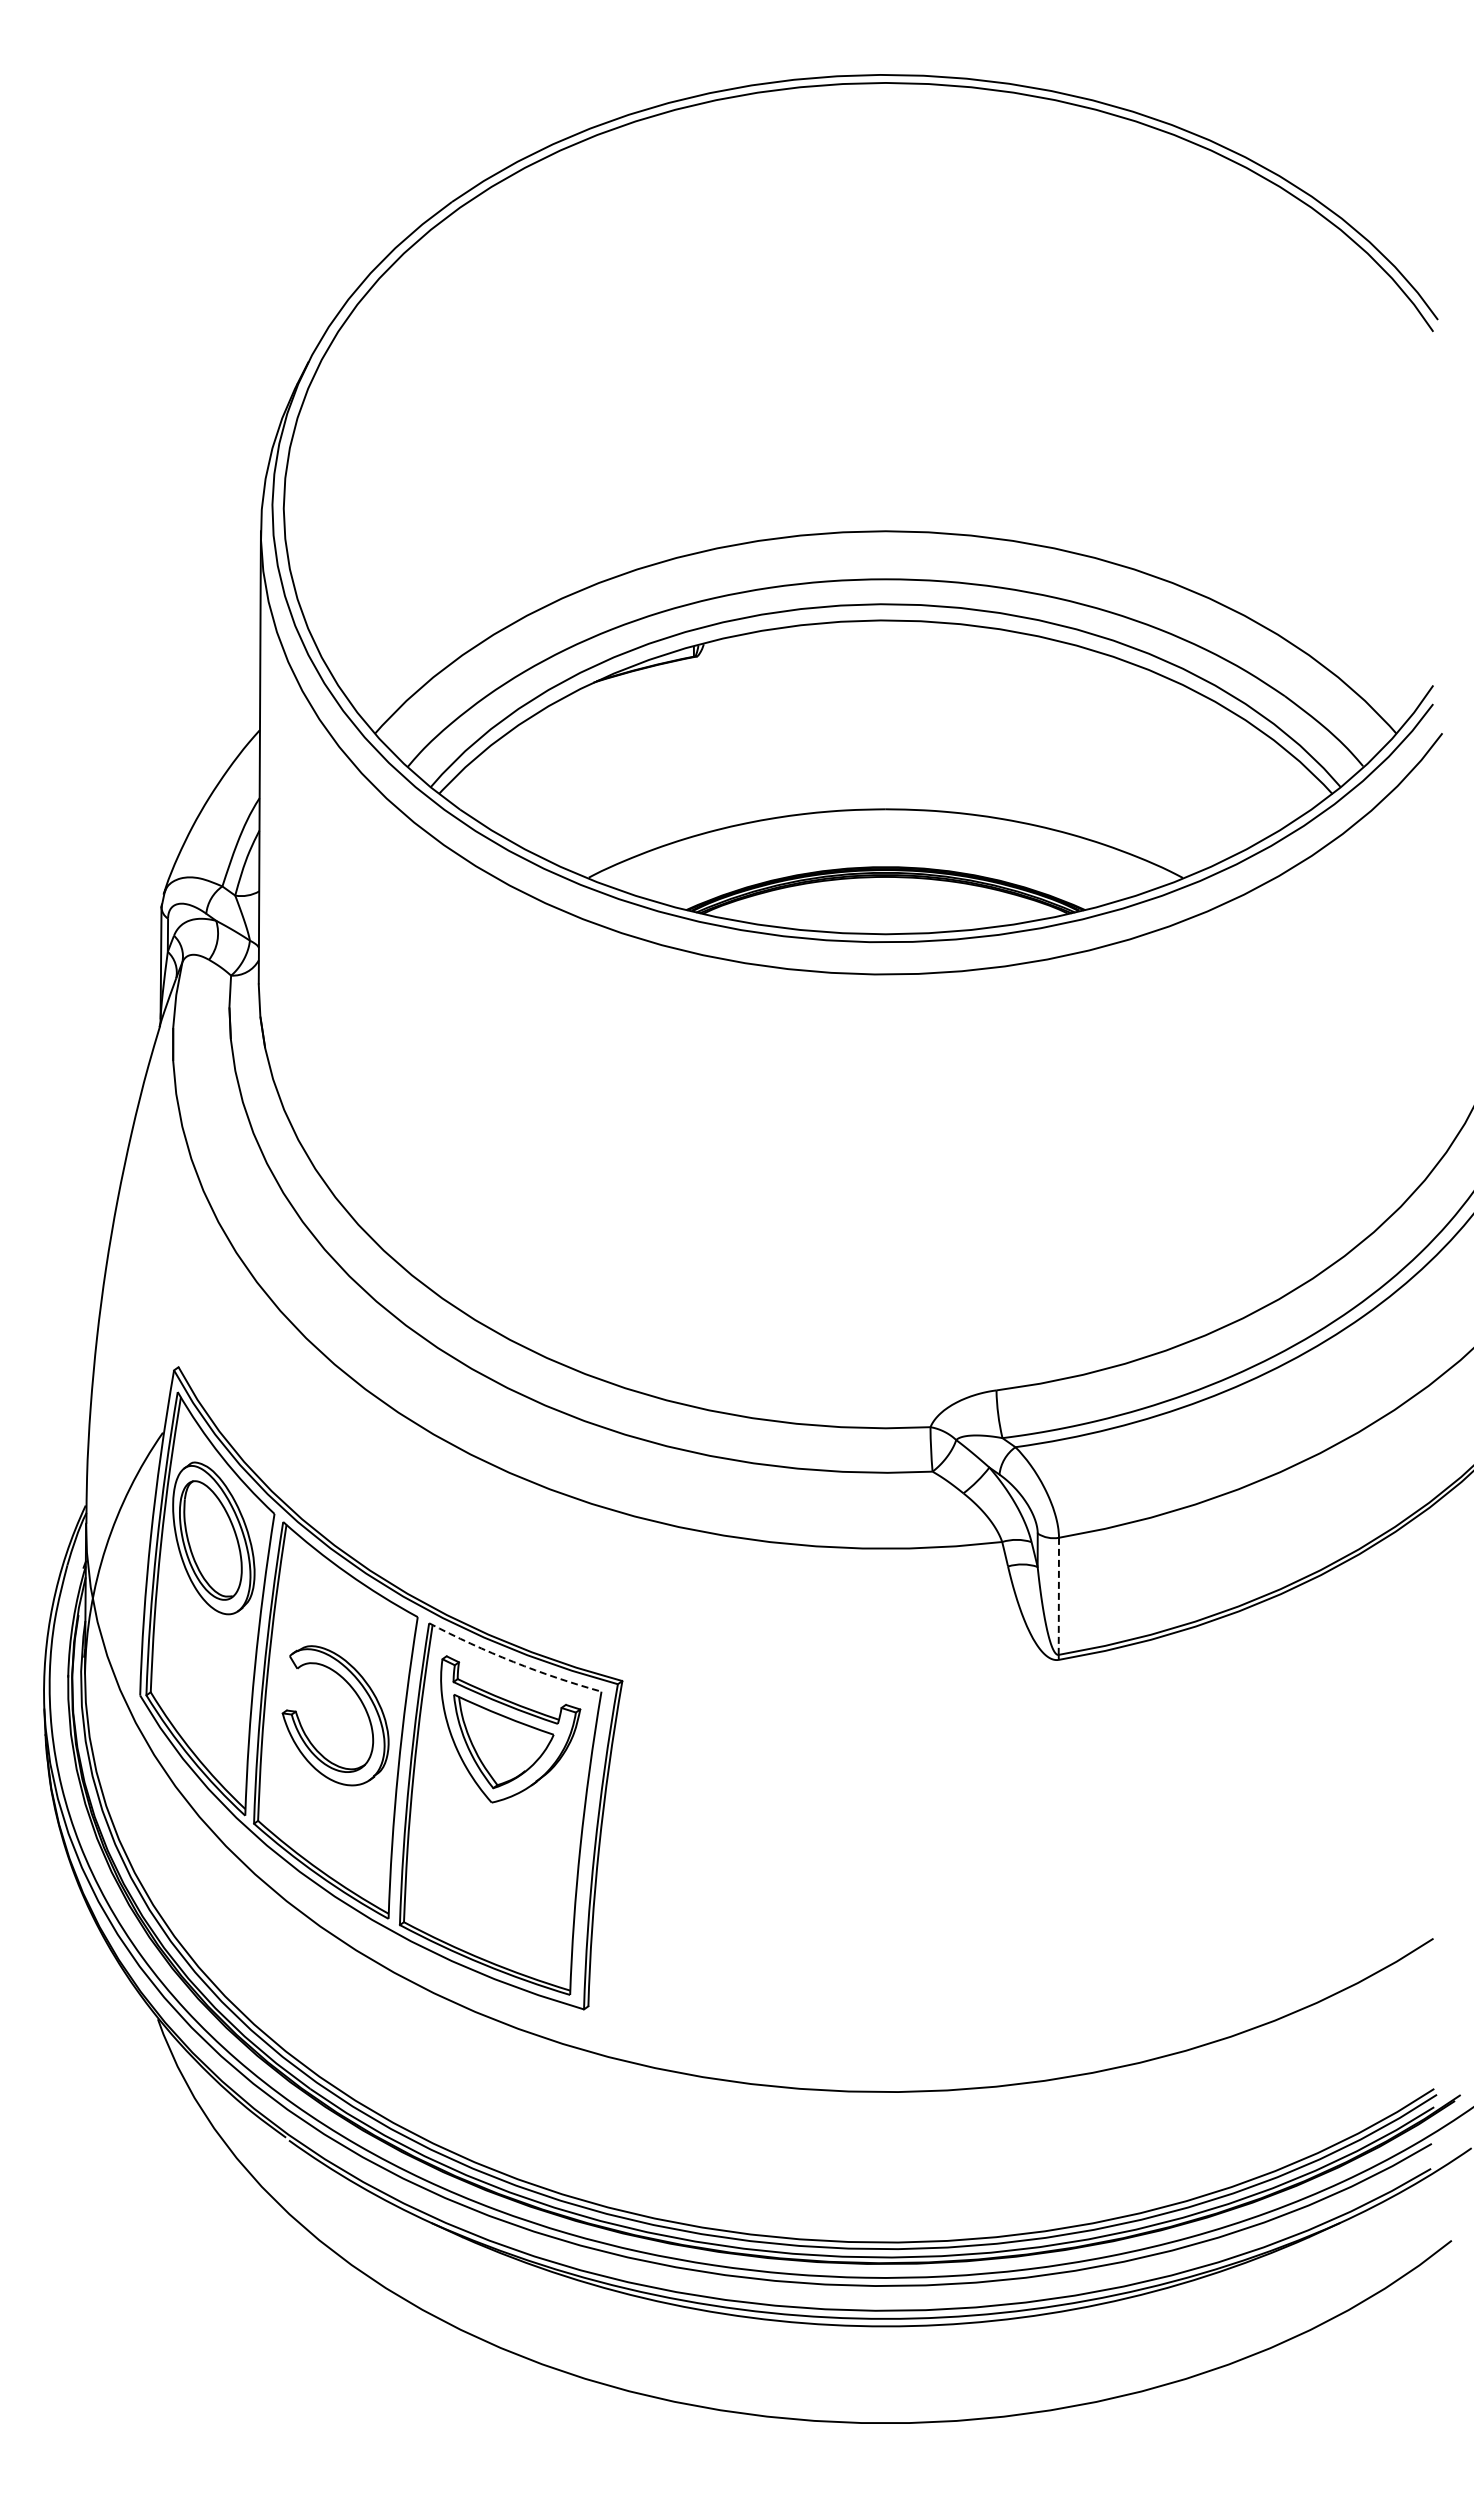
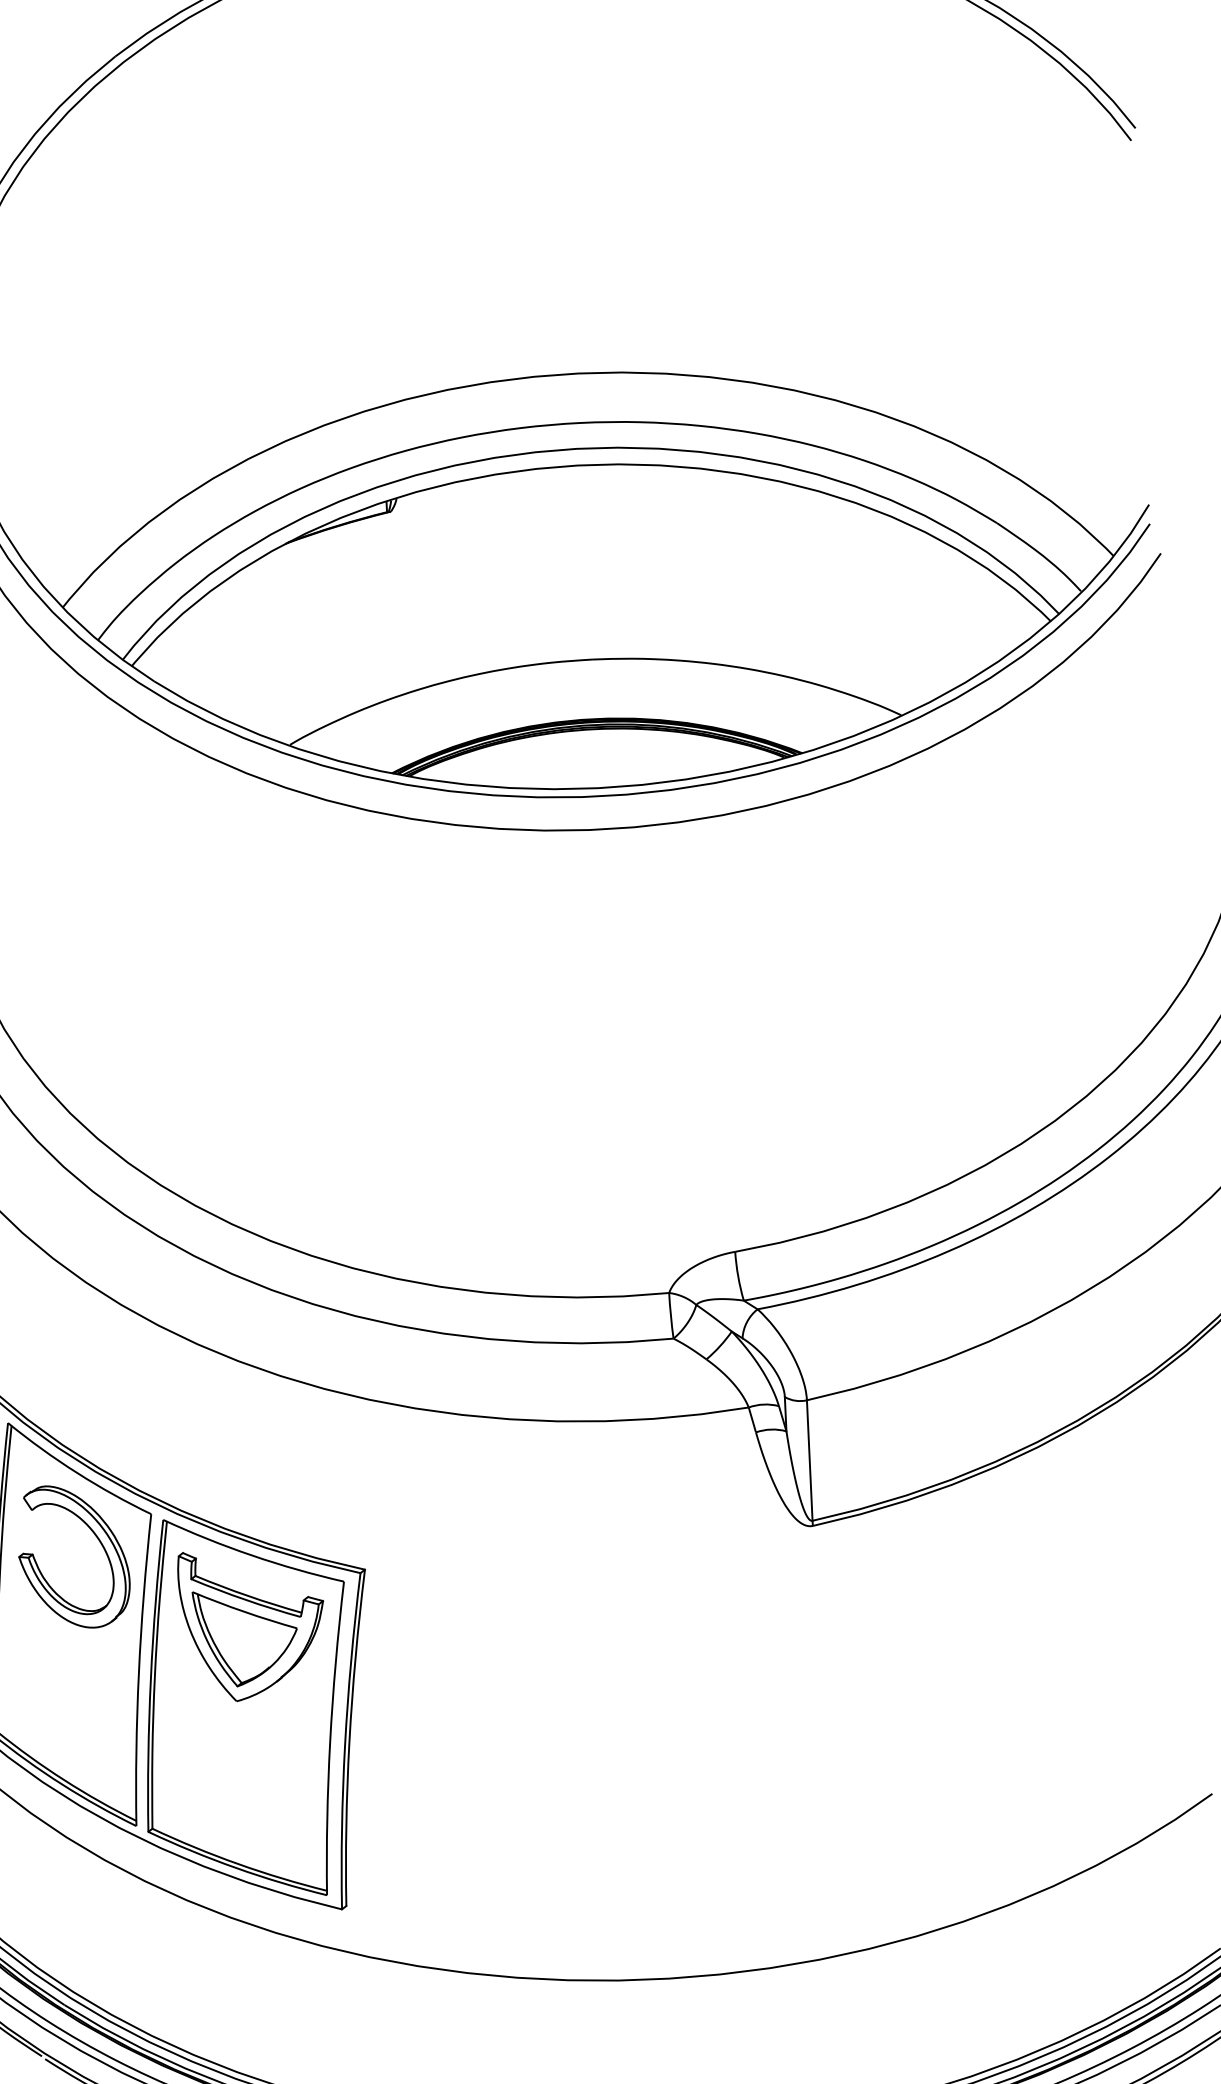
line: (1058, 1596) -> (809, 1460), dashed -> solid
arc: (513, 1661) -> (251, 1555), dashed -> solid
part: (358, 1698) -> (96, 1537), moved

